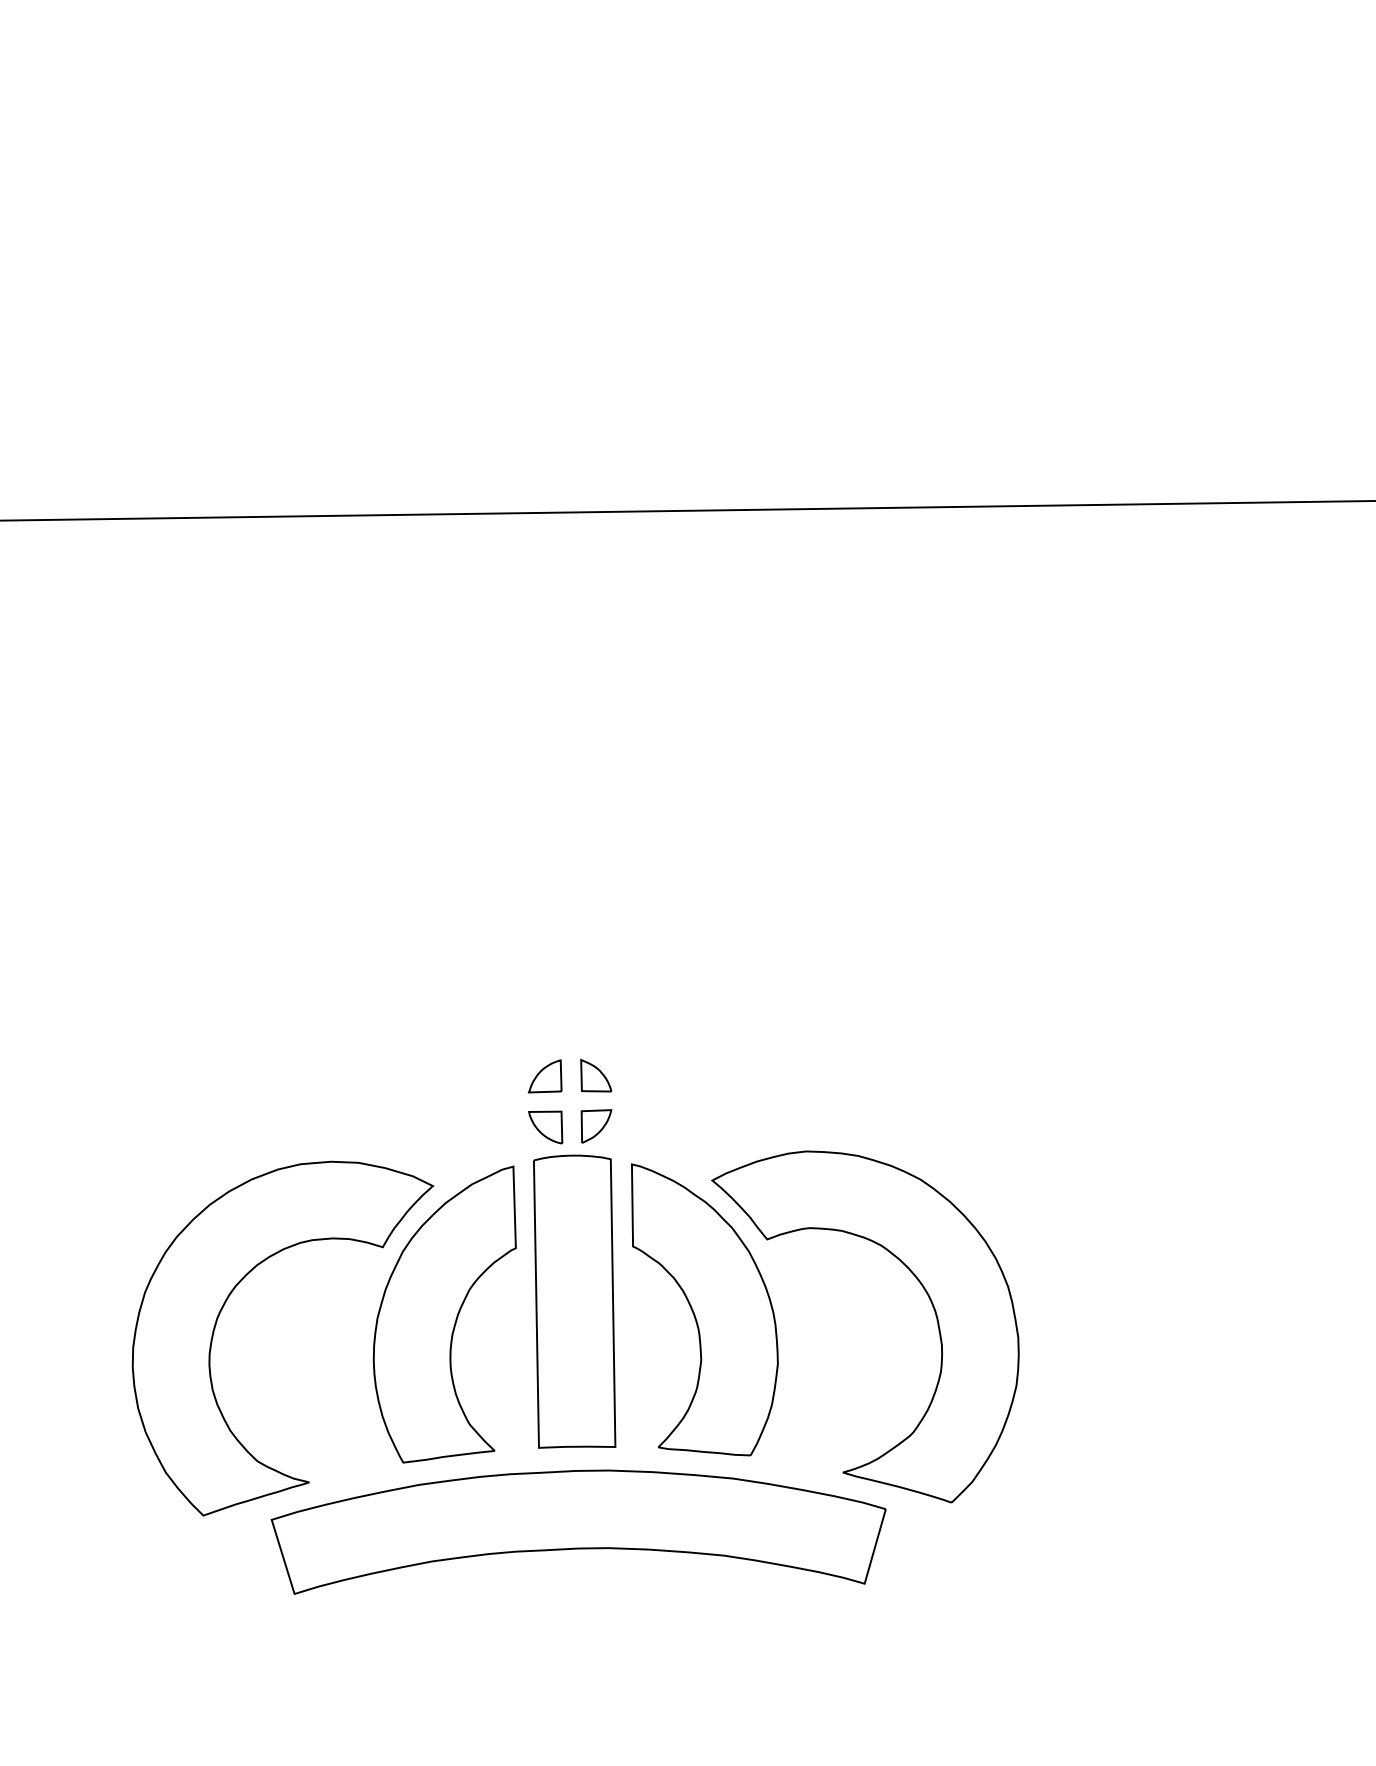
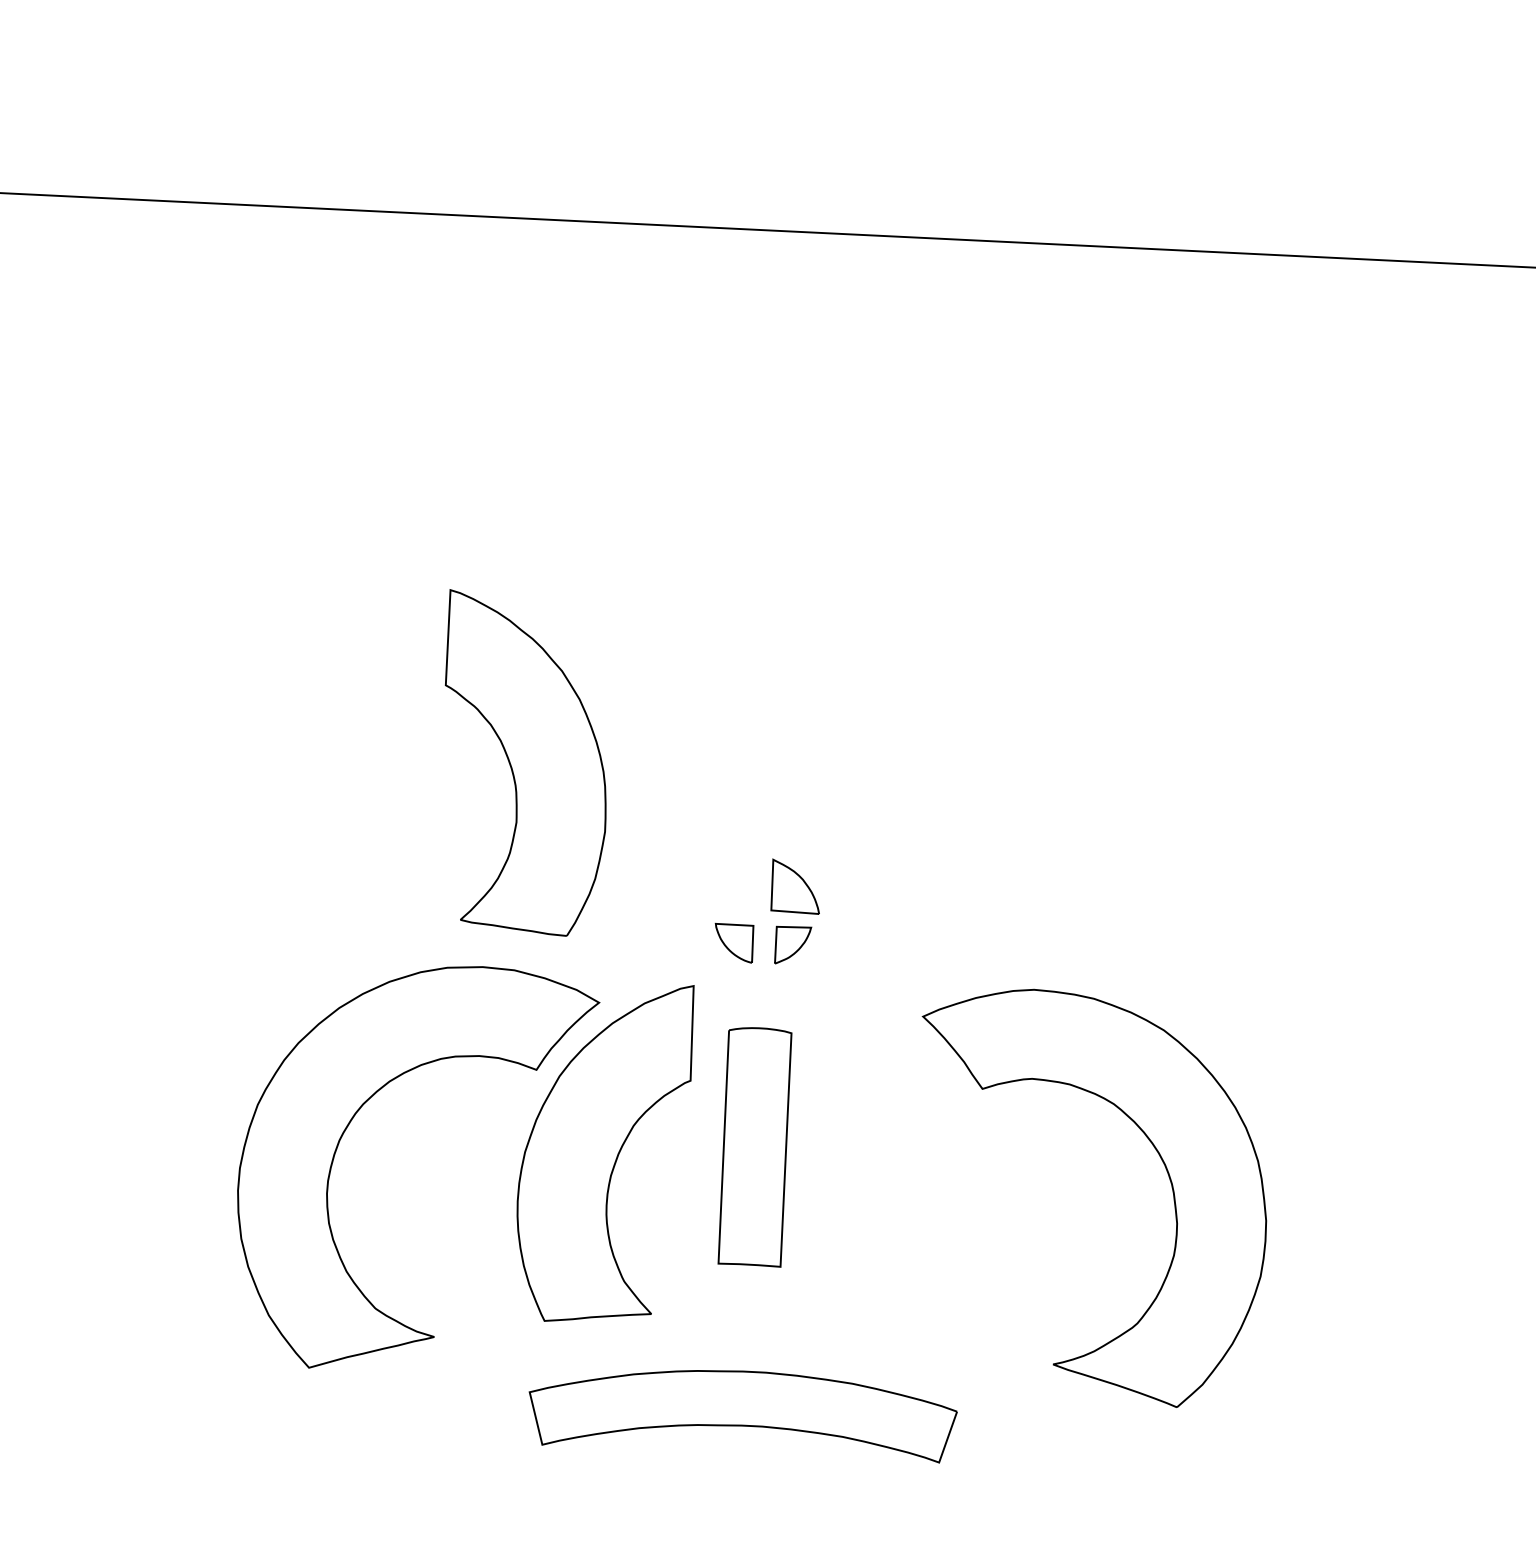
part: (596, 1075) -> (796, 886), size x1.4
part: (544, 1076) -> (736, 883), removed
part: (574, 1301) -> (754, 1146), size x0.7
part: (704, 1309) -> (524, 763), moved
part: (578, 1531) -> (742, 1413), size x0.6

